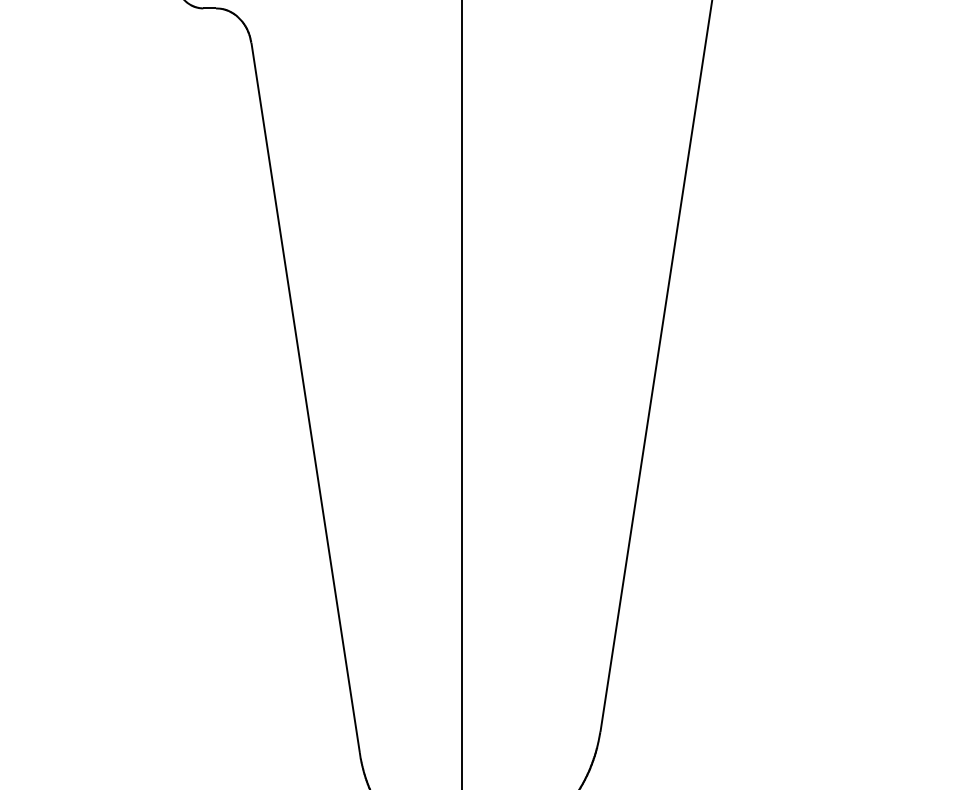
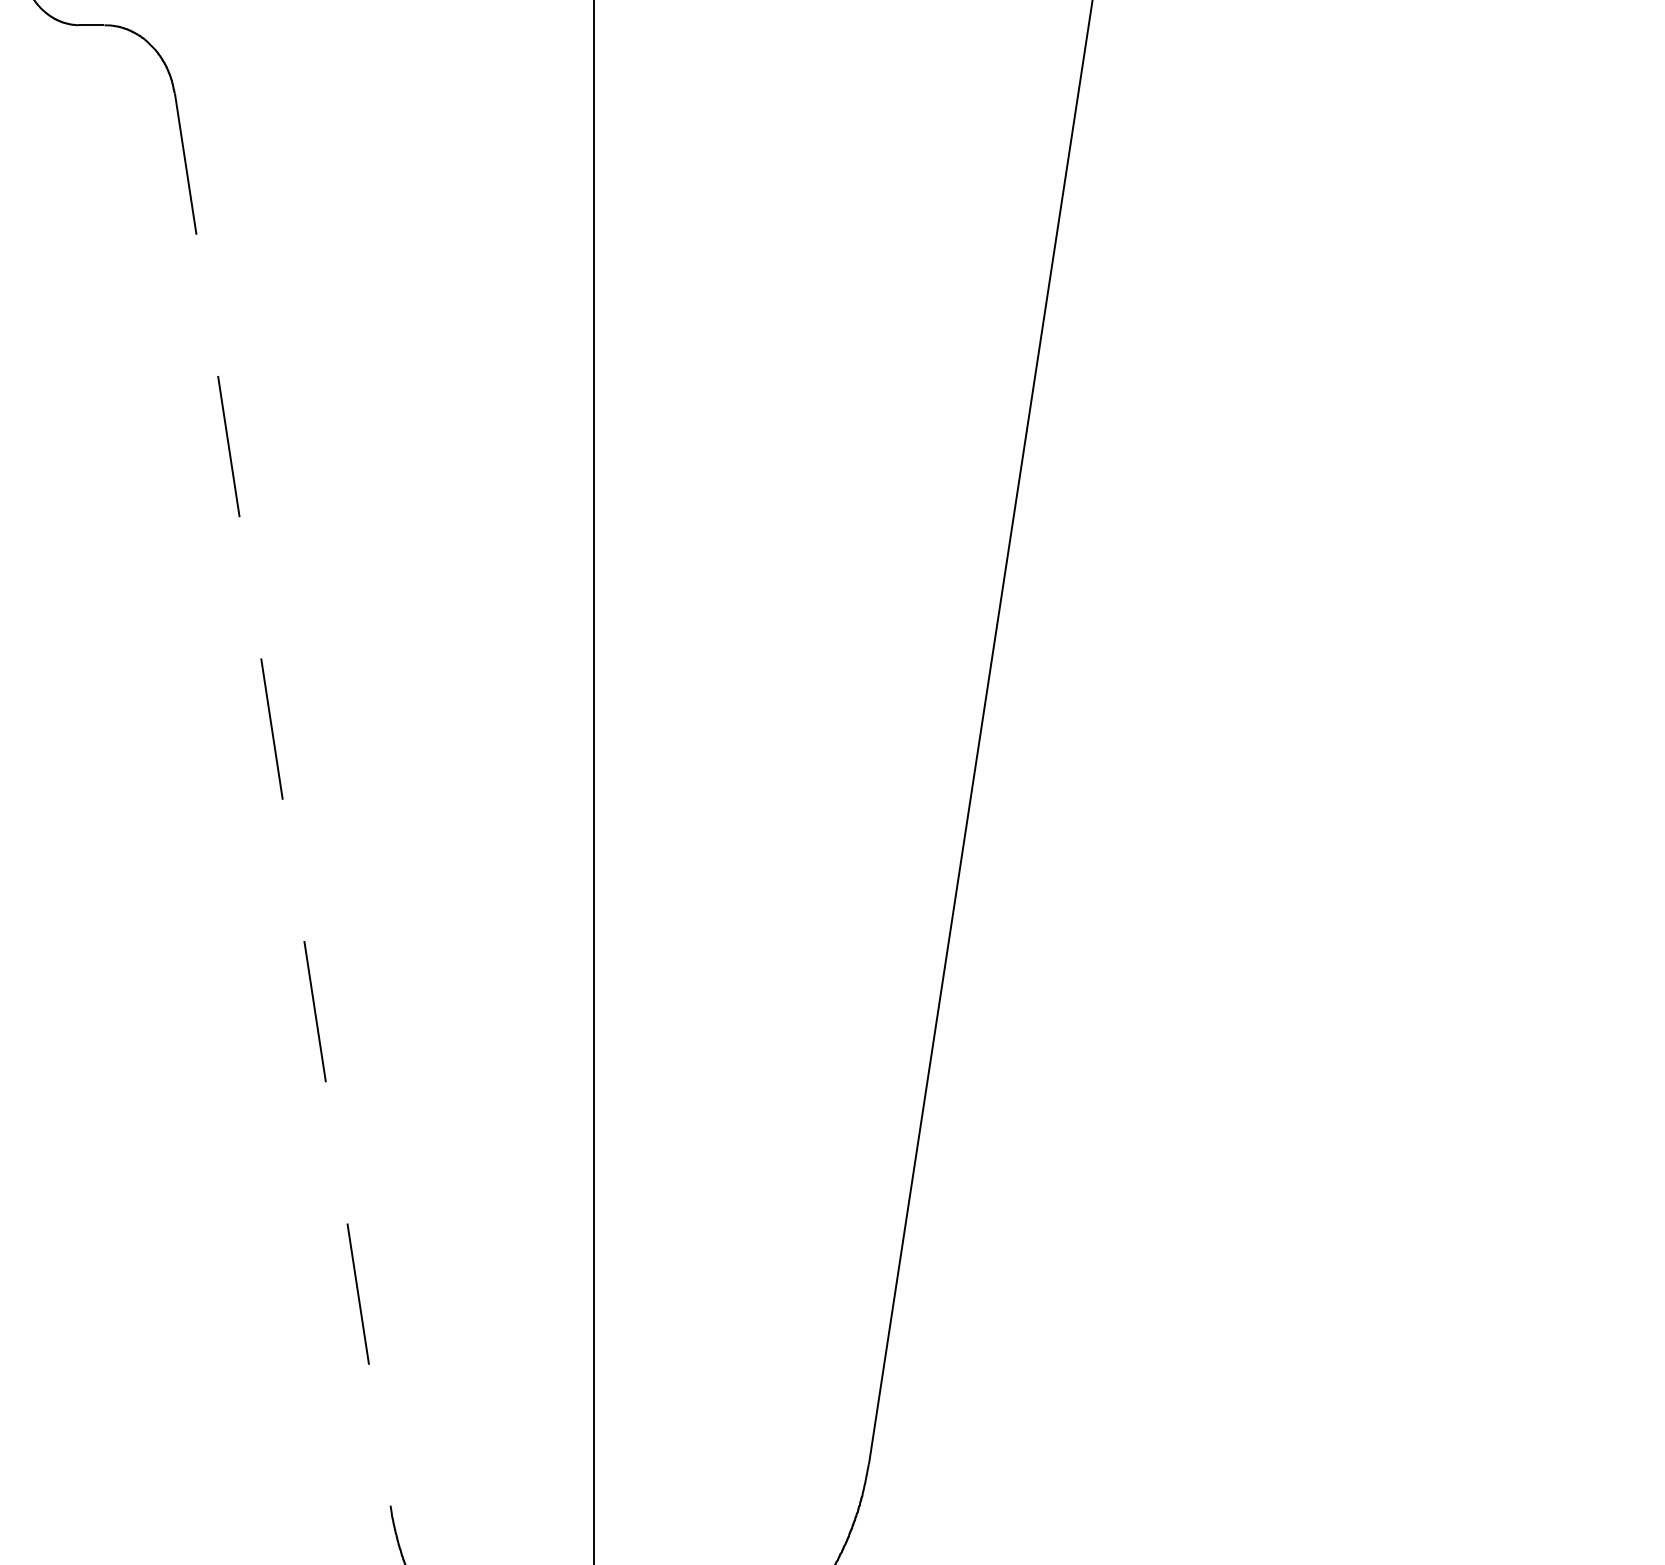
line: (305, 398) -> (282, 800), solid -> dashed

